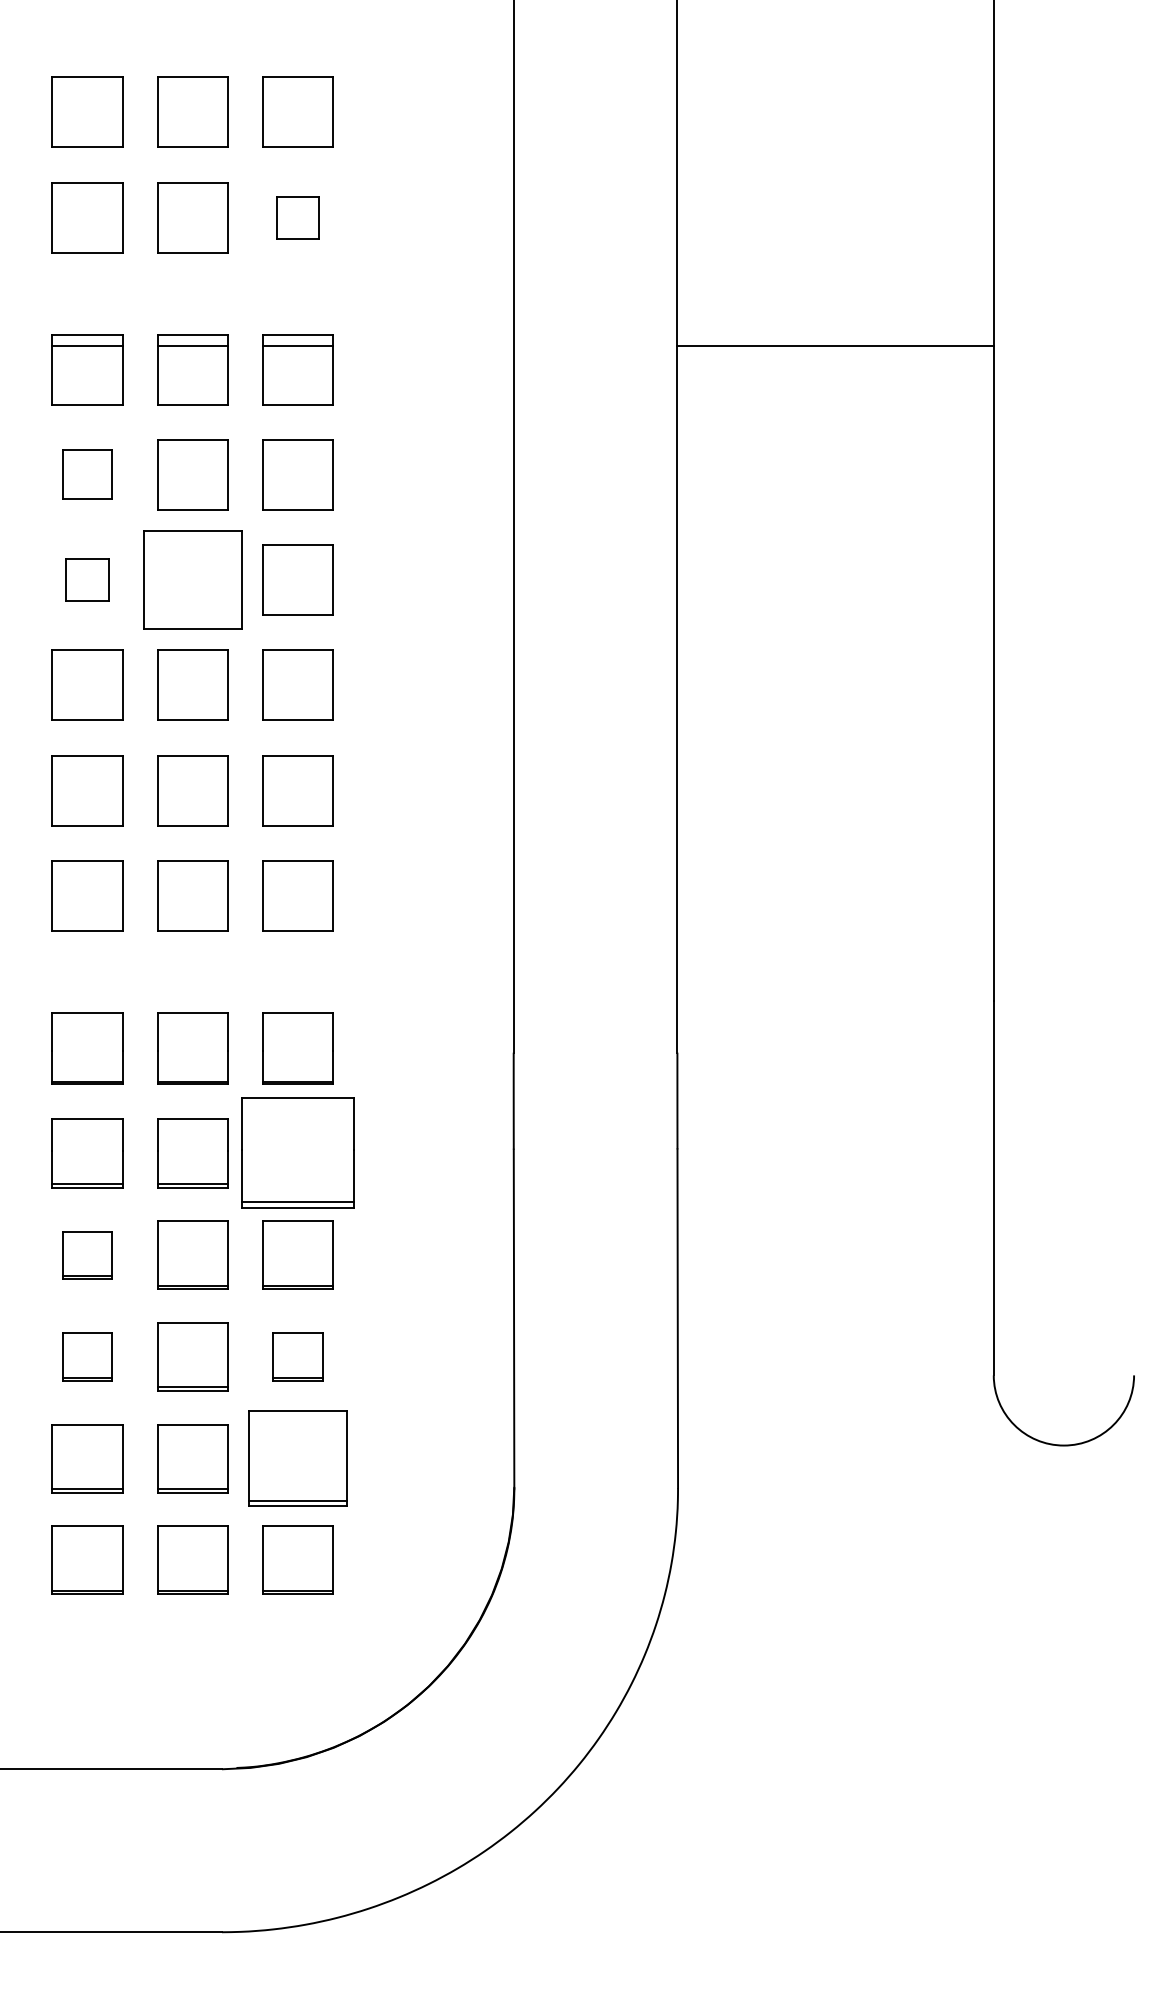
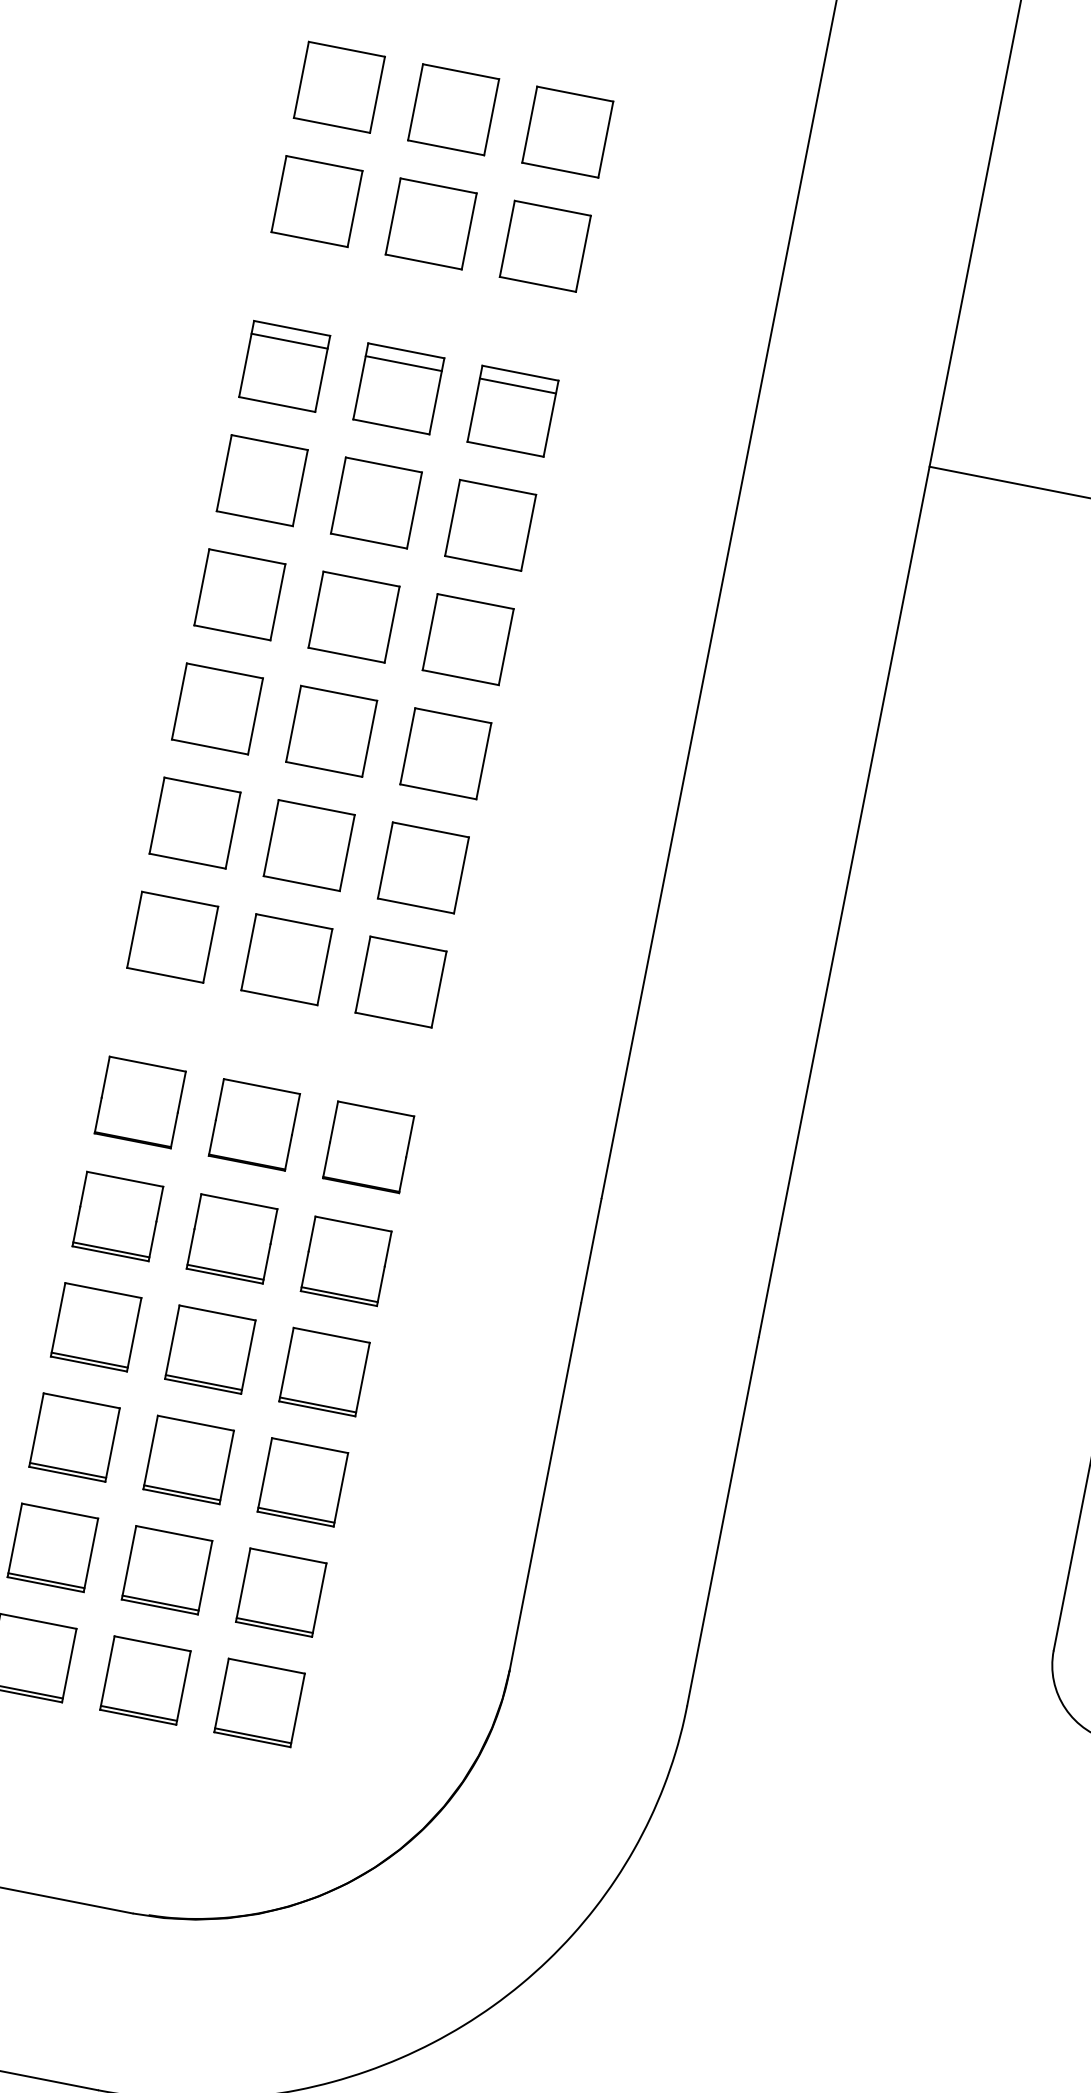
part: (297, 217) -> (544, 246), size x1.67
part: (87, 474) -> (262, 480), size x1.43
part: (87, 579) -> (240, 594), size x1.67
part: (192, 579) -> (353, 616), size x0.71
part: (297, 1153) -> (345, 1261), size x0.62
part: (87, 1254) -> (96, 1326), size x1.43
part: (87, 1356) -> (74, 1437), size x1.43
part: (297, 1356) -> (302, 1481), size x1.43
part: (297, 1458) -> (280, 1592), size x0.71

